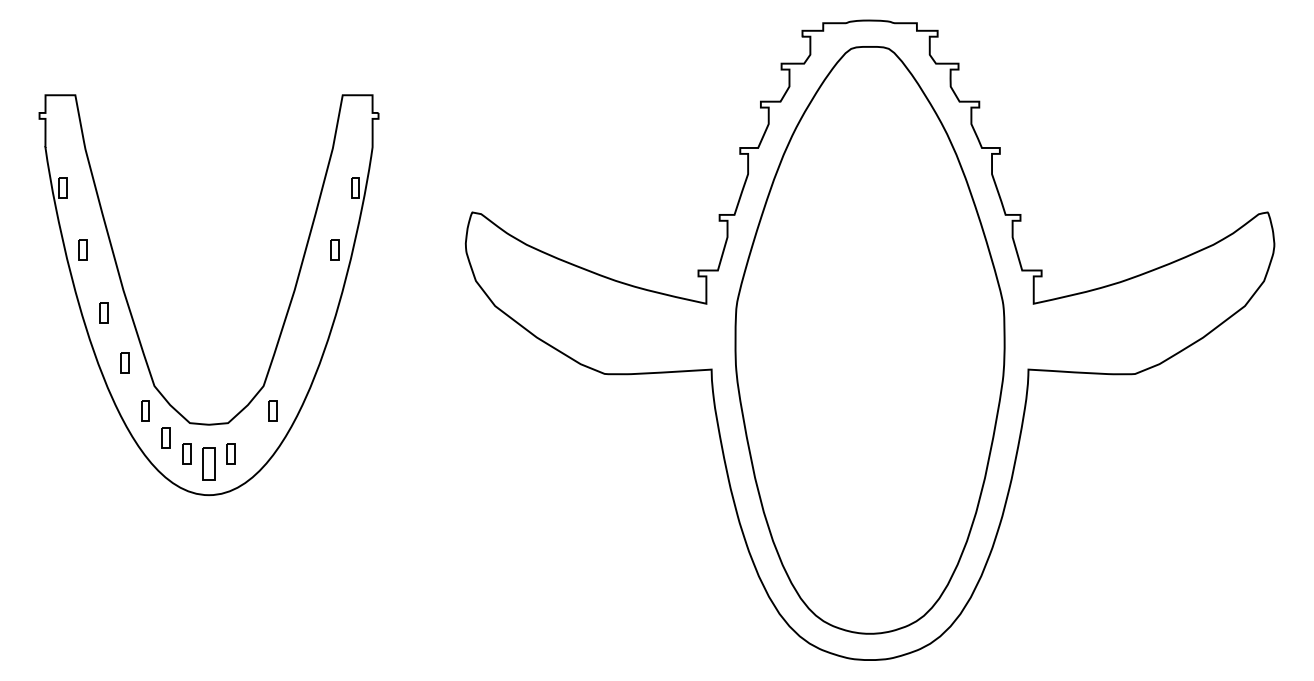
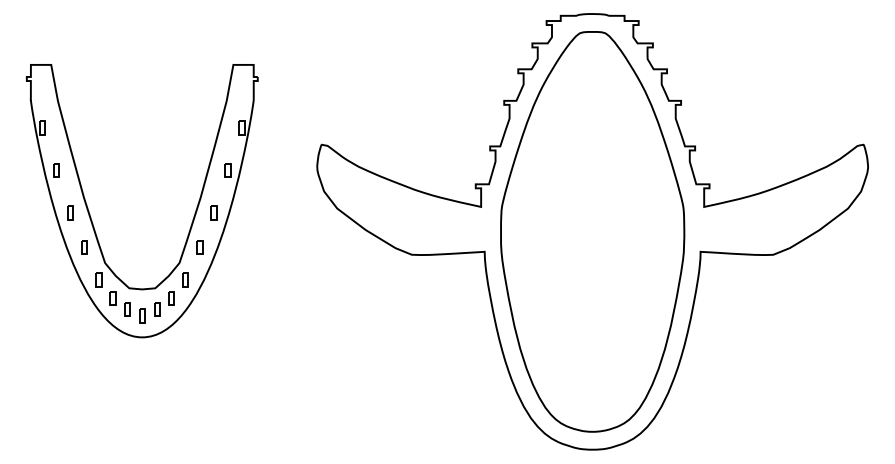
part: (313, 311) -> (213, 212), added
part: (292, 363) -> (199, 247), added
part: (251, 438) -> (171, 298), added
part: (209, 463) -> (142, 315), size x0.62

